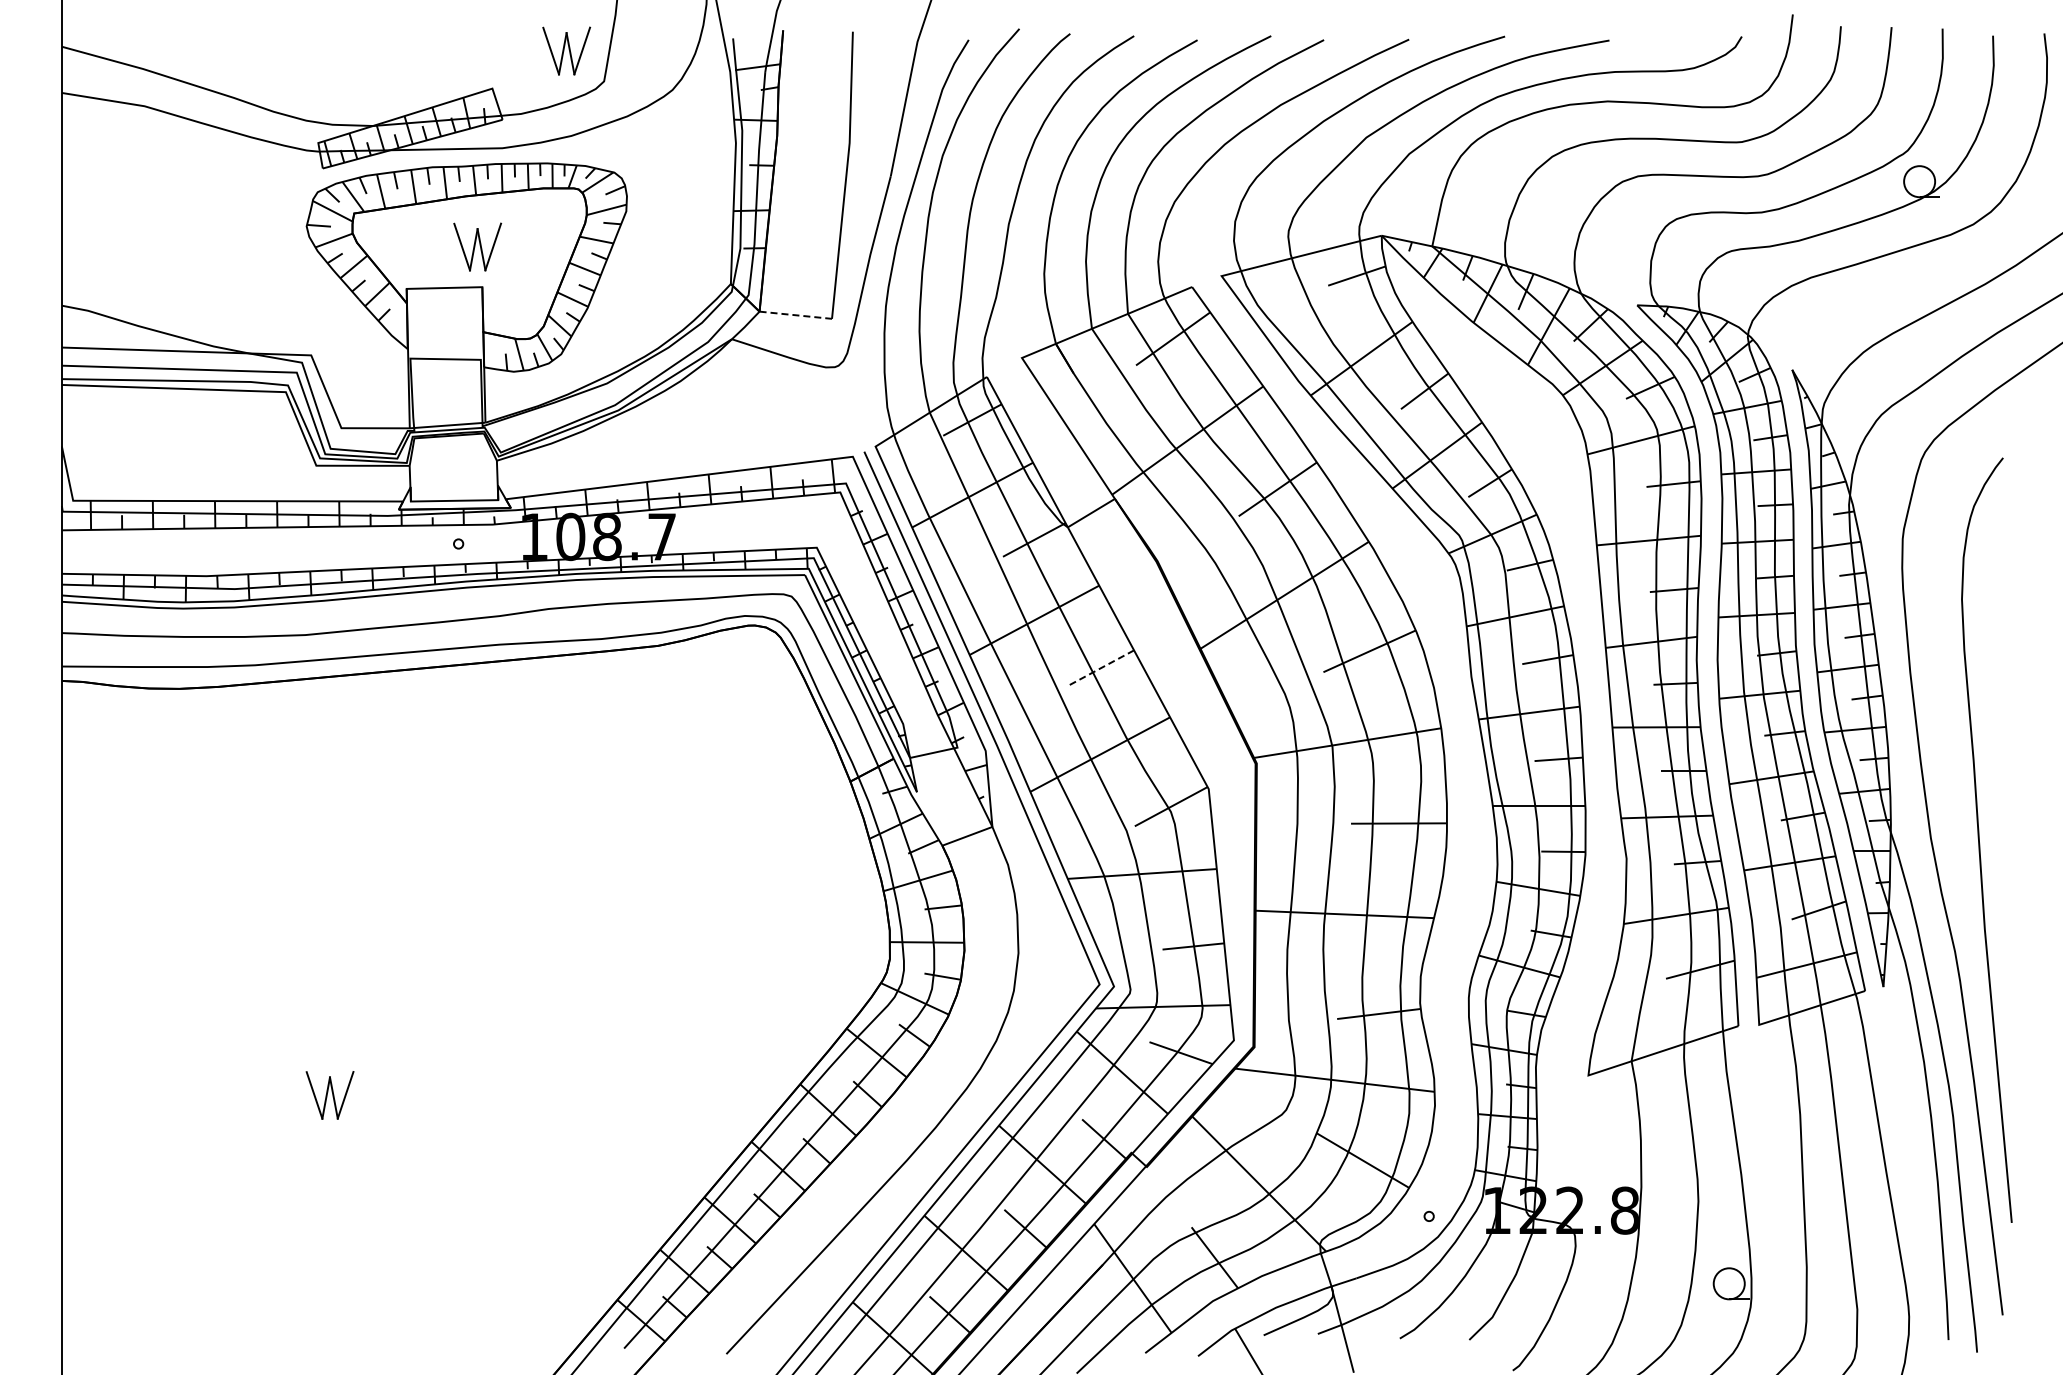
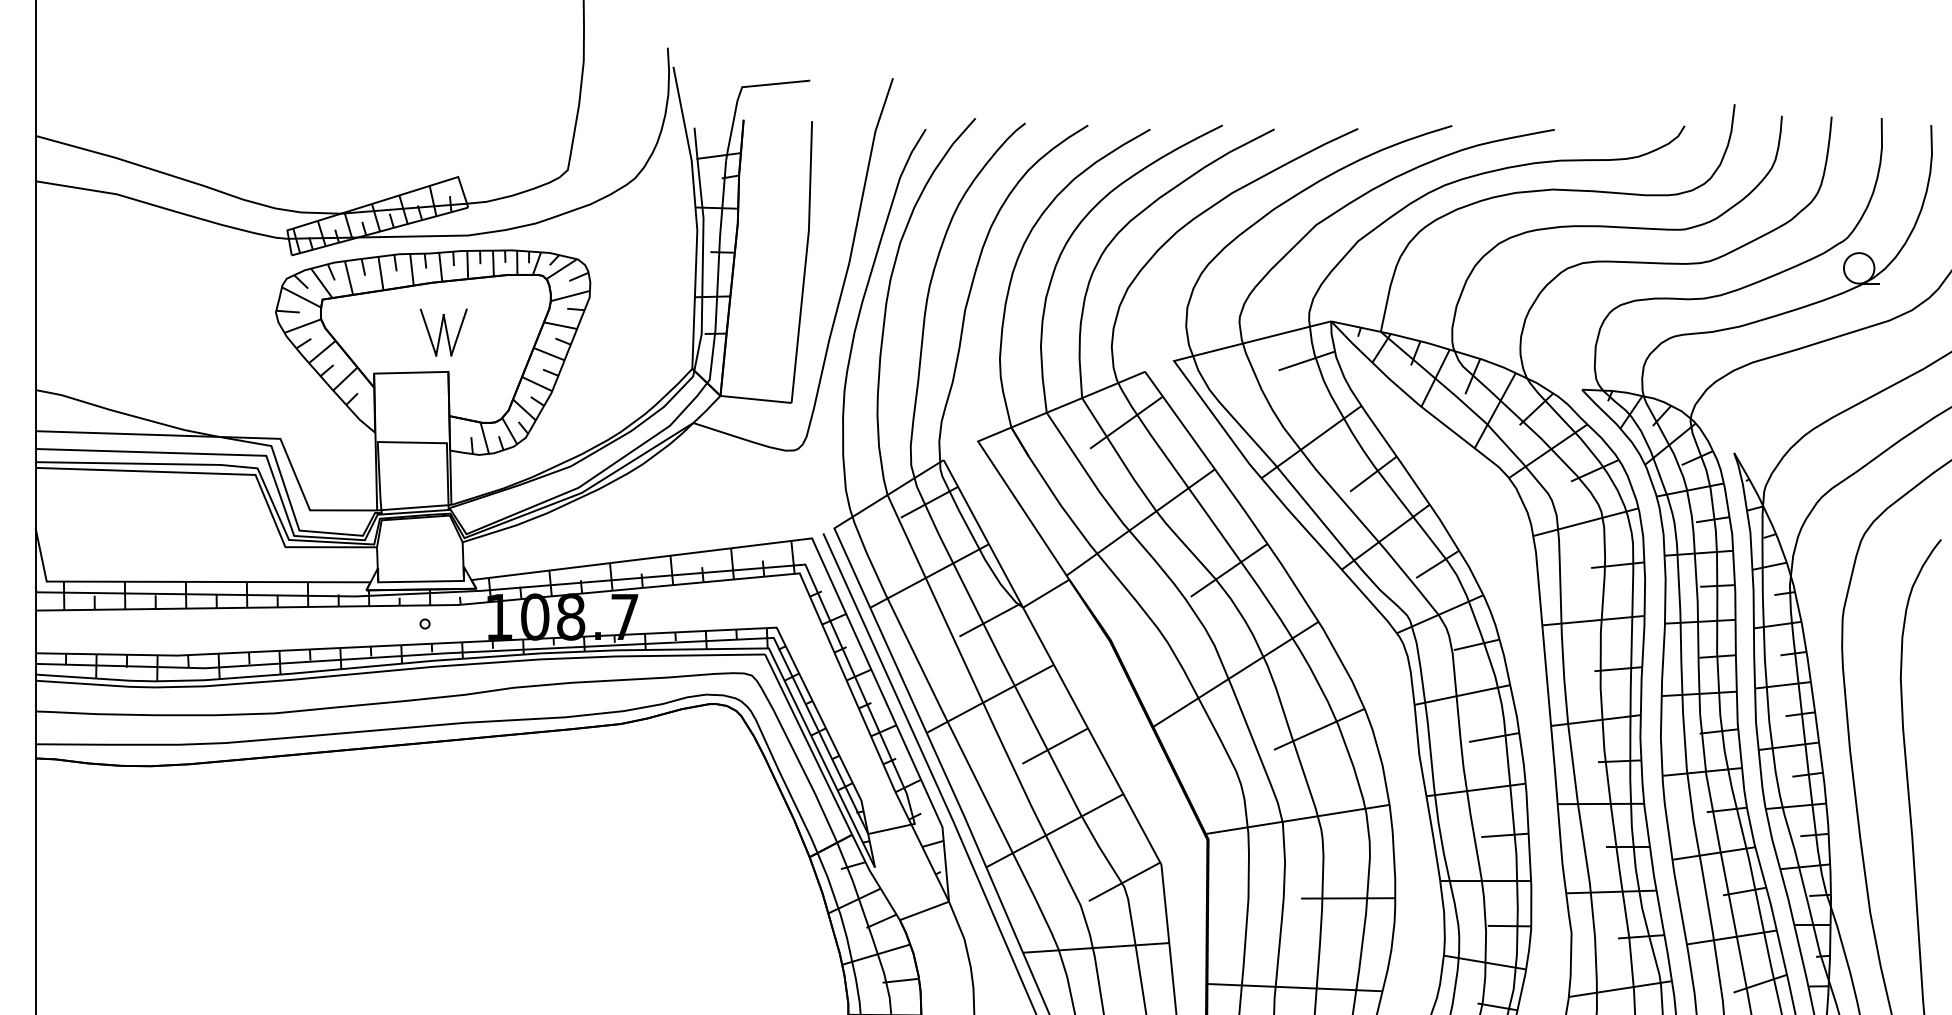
part: (566, 50) -> (530, 139), removed
line: (796, 315) -> (756, 399), dashed -> solid
line: (1100, 668) -> (1055, 746), dashed -> solid

